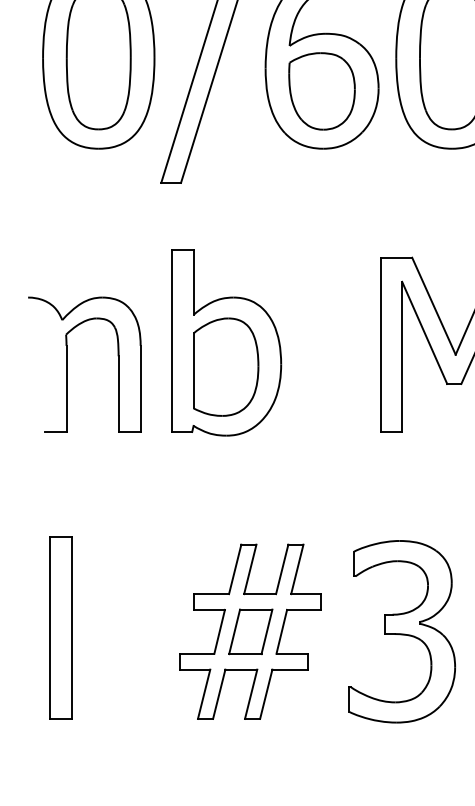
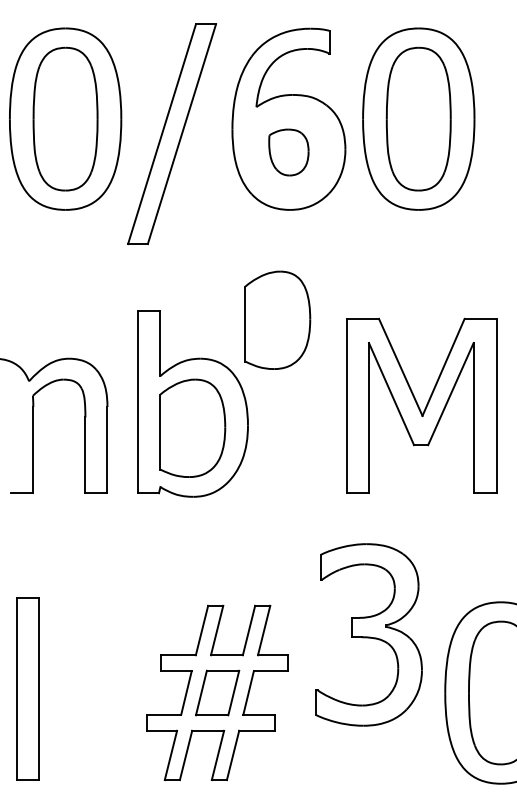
part: (321, 91) -> (288, 152), size x0.6
part: (310, 258) -> (277, 319), added
part: (401, 631) -> (368, 634), moved

